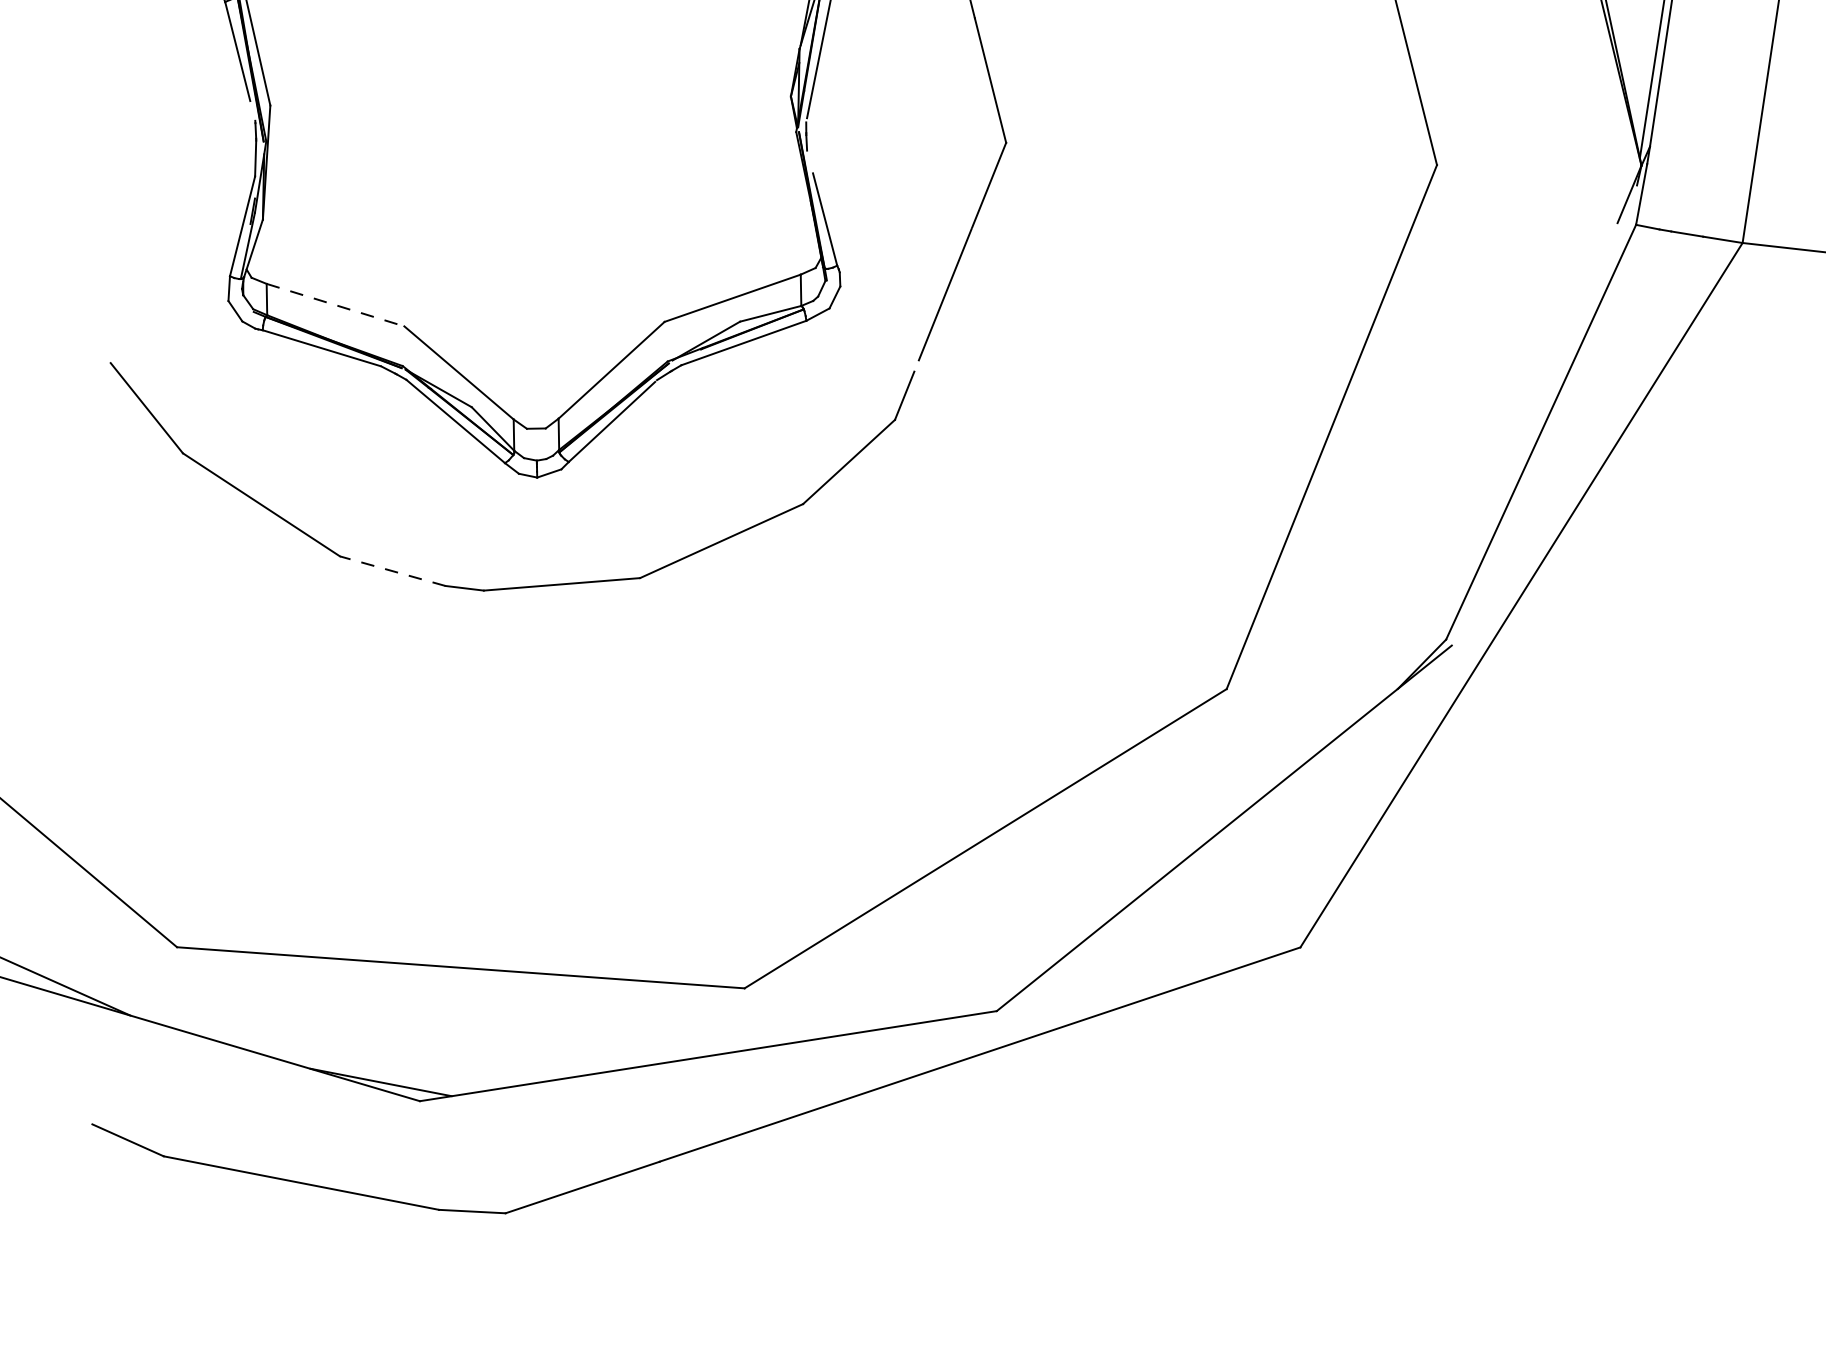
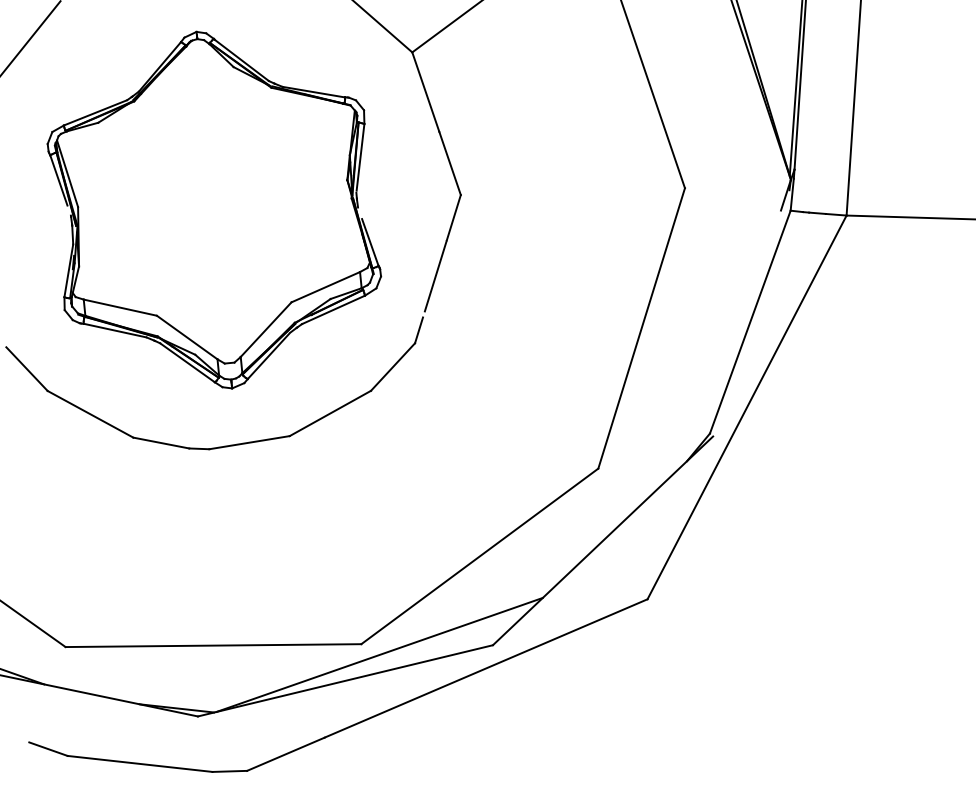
line: (335, 304) -> (120, 307), dashed -> solid
line: (391, 569) -> (160, 442), dashed -> solid
line: (777, 1011) -> (379, 654), added

